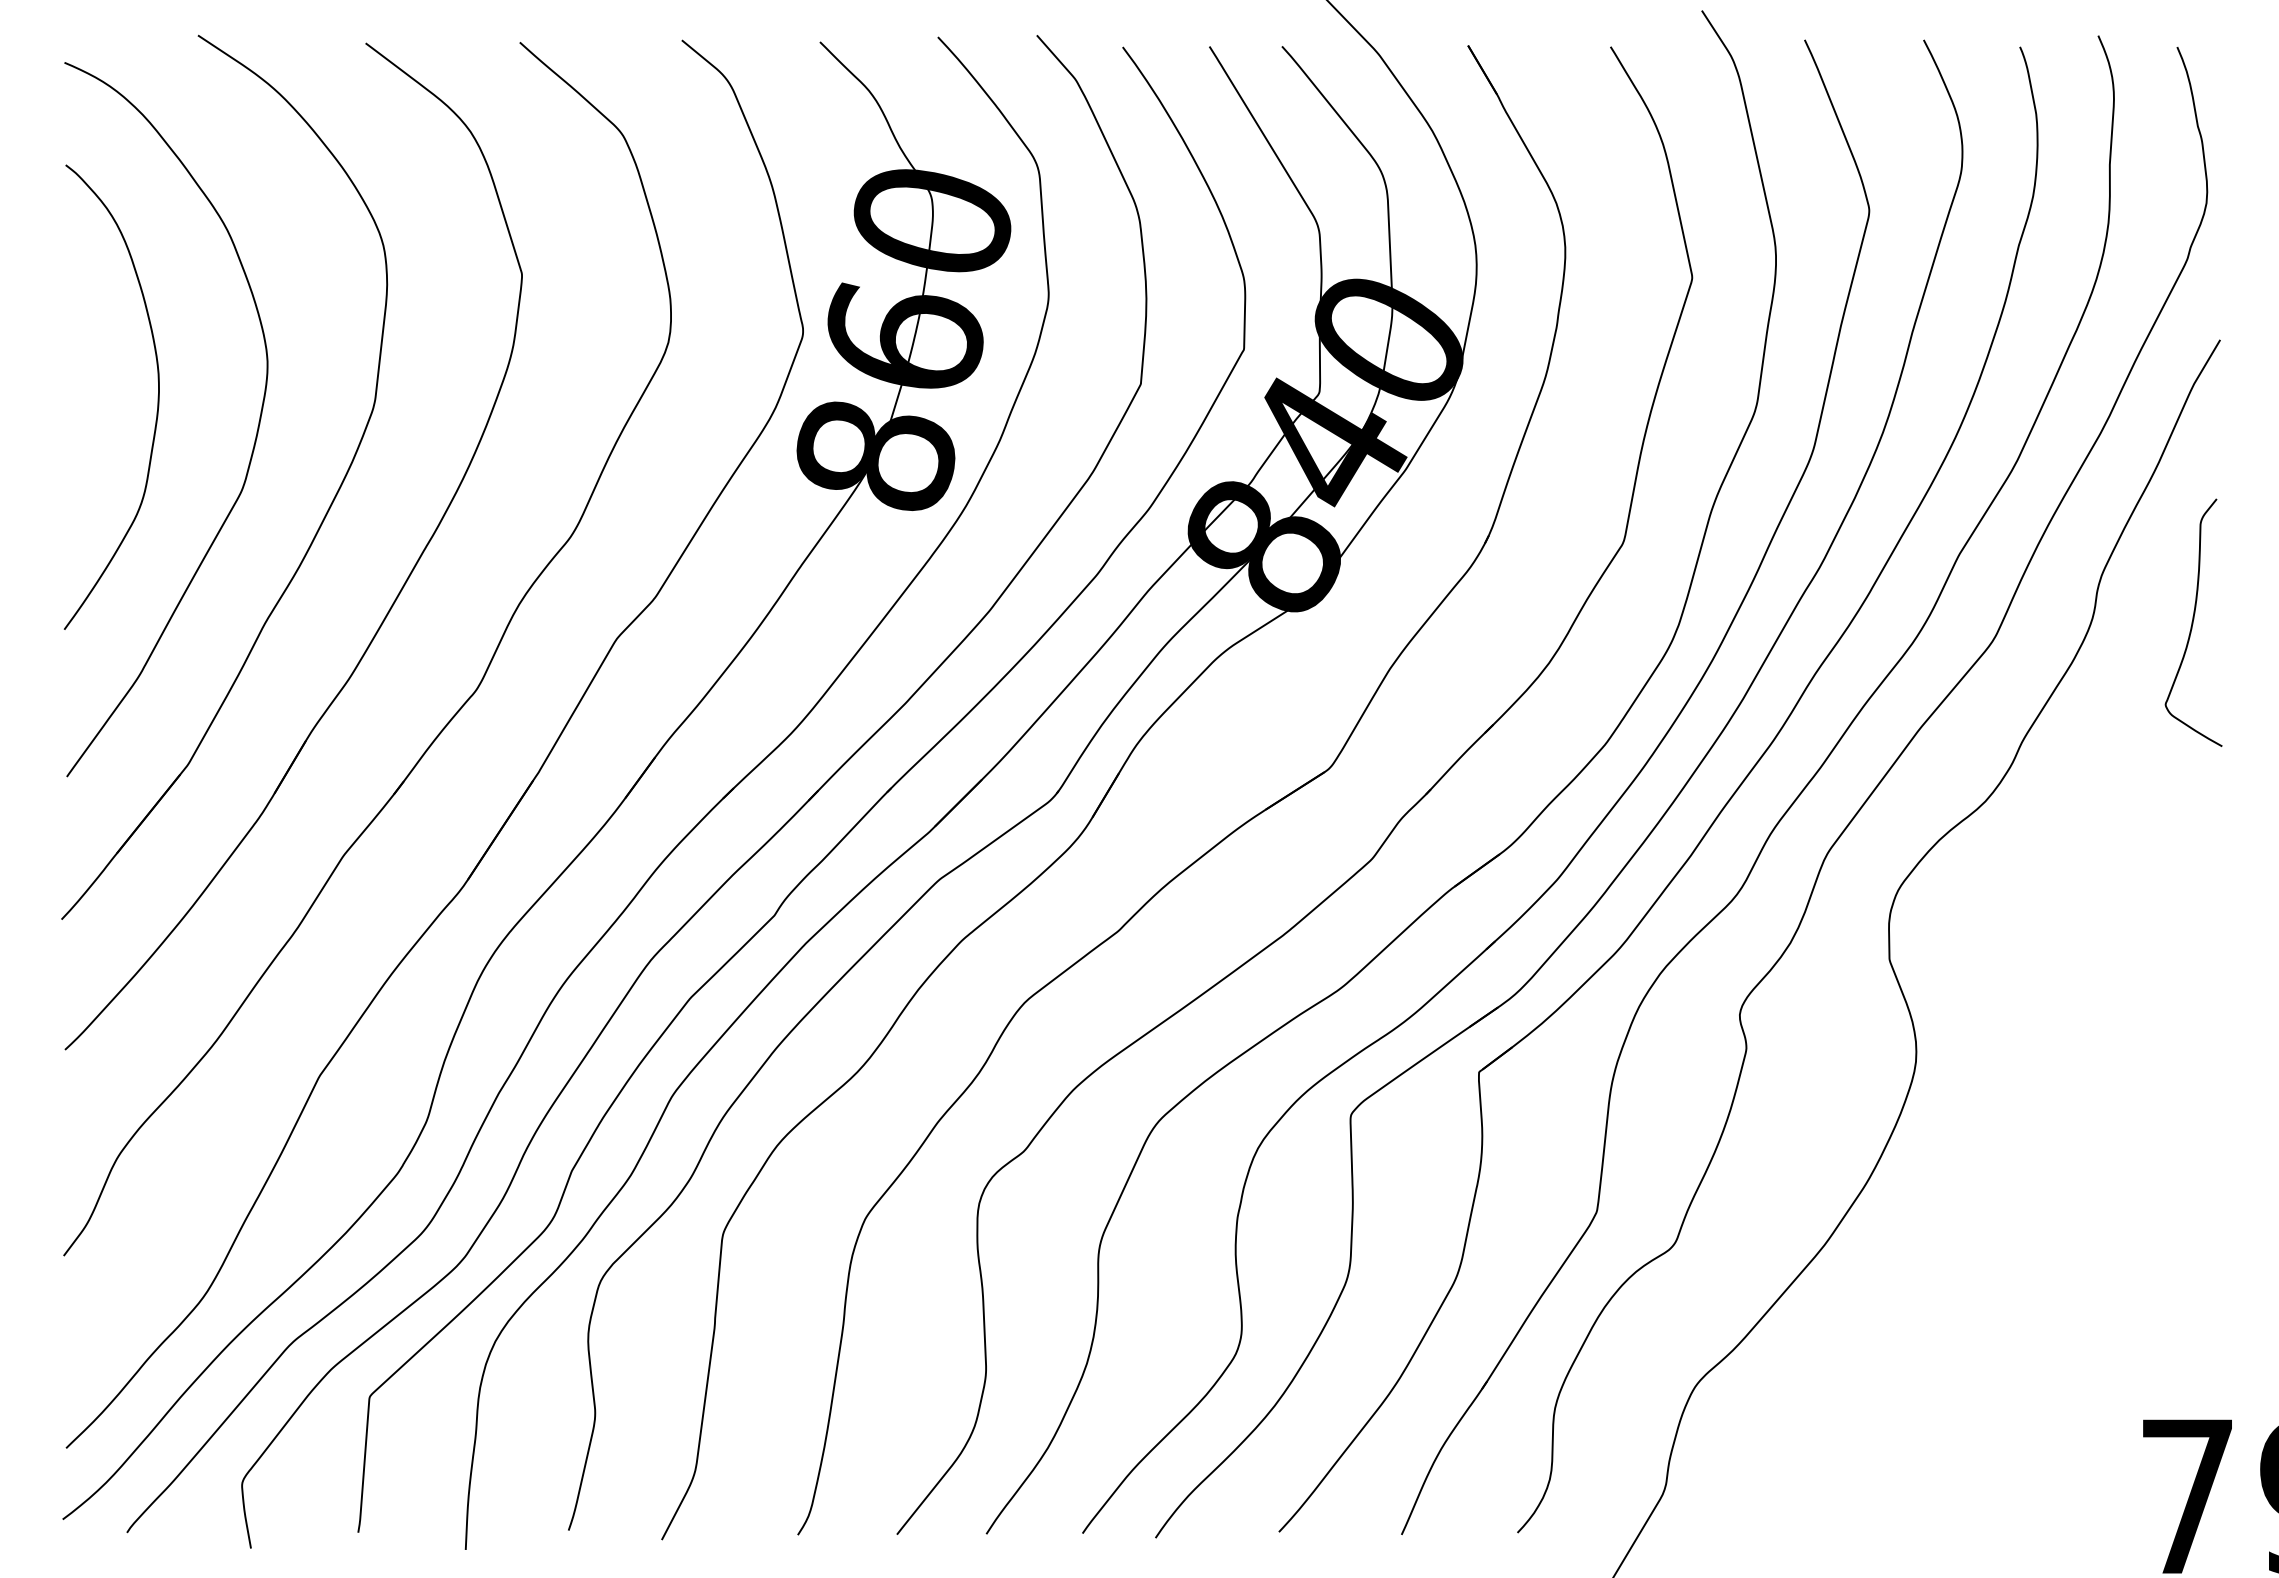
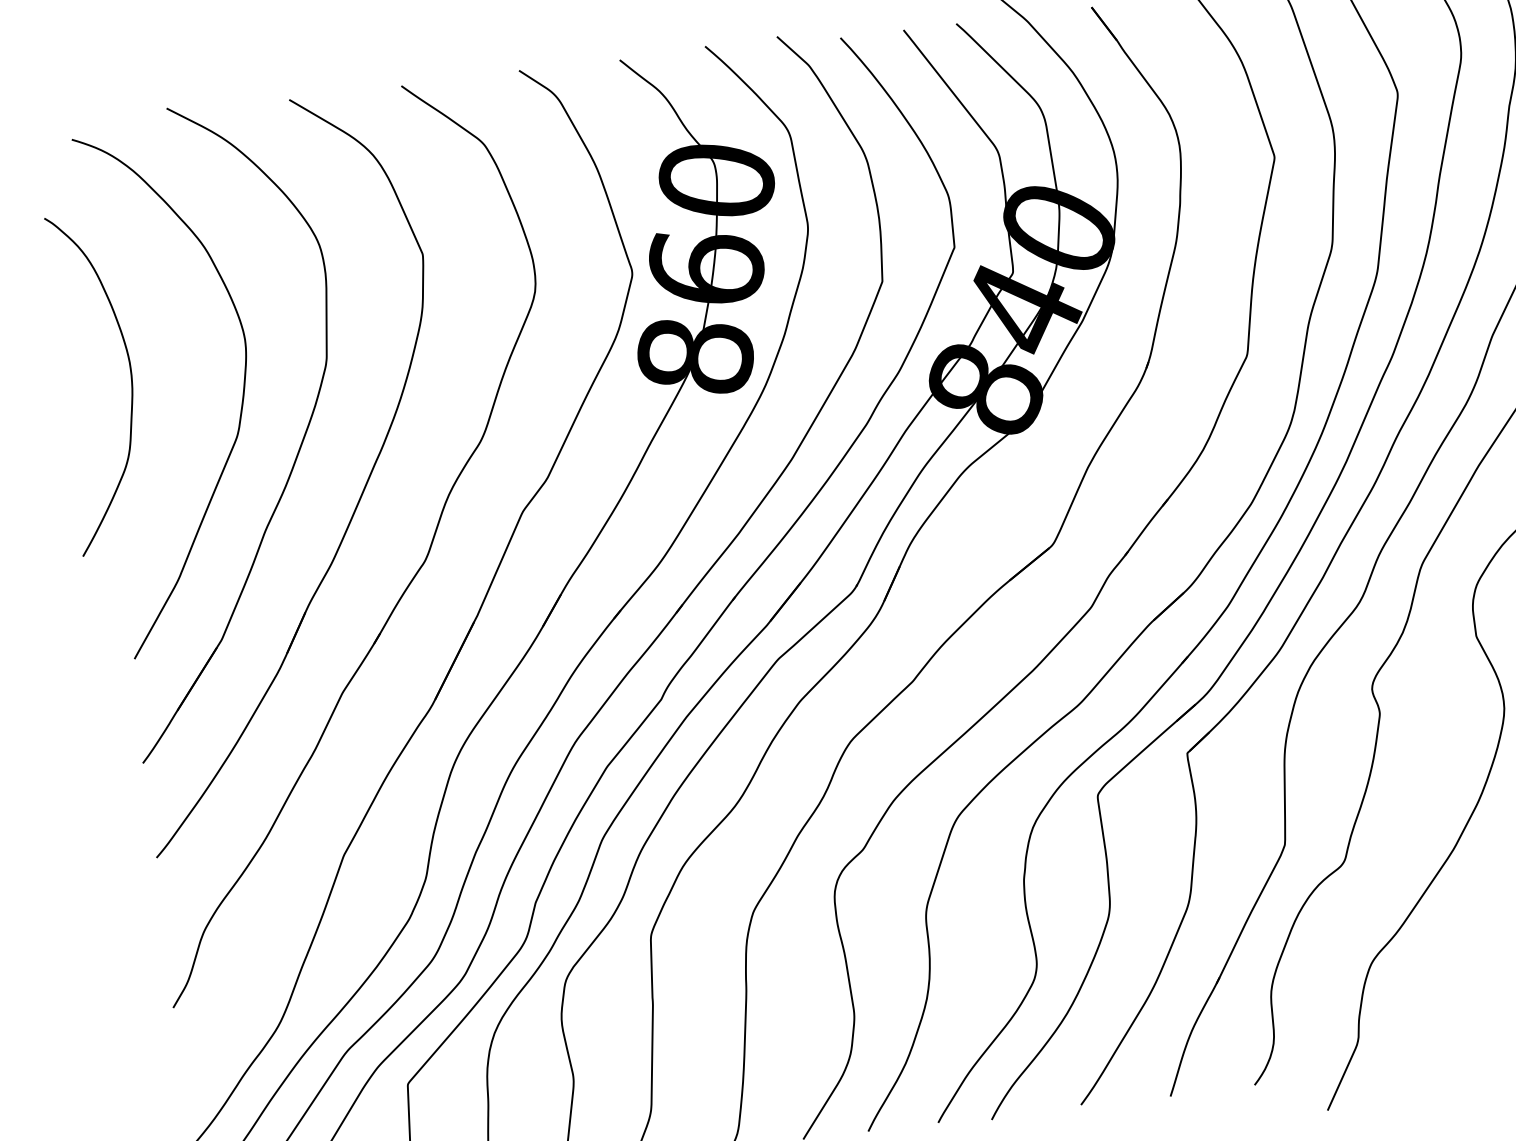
curve: (157, 396) -> (130, 378), moved

